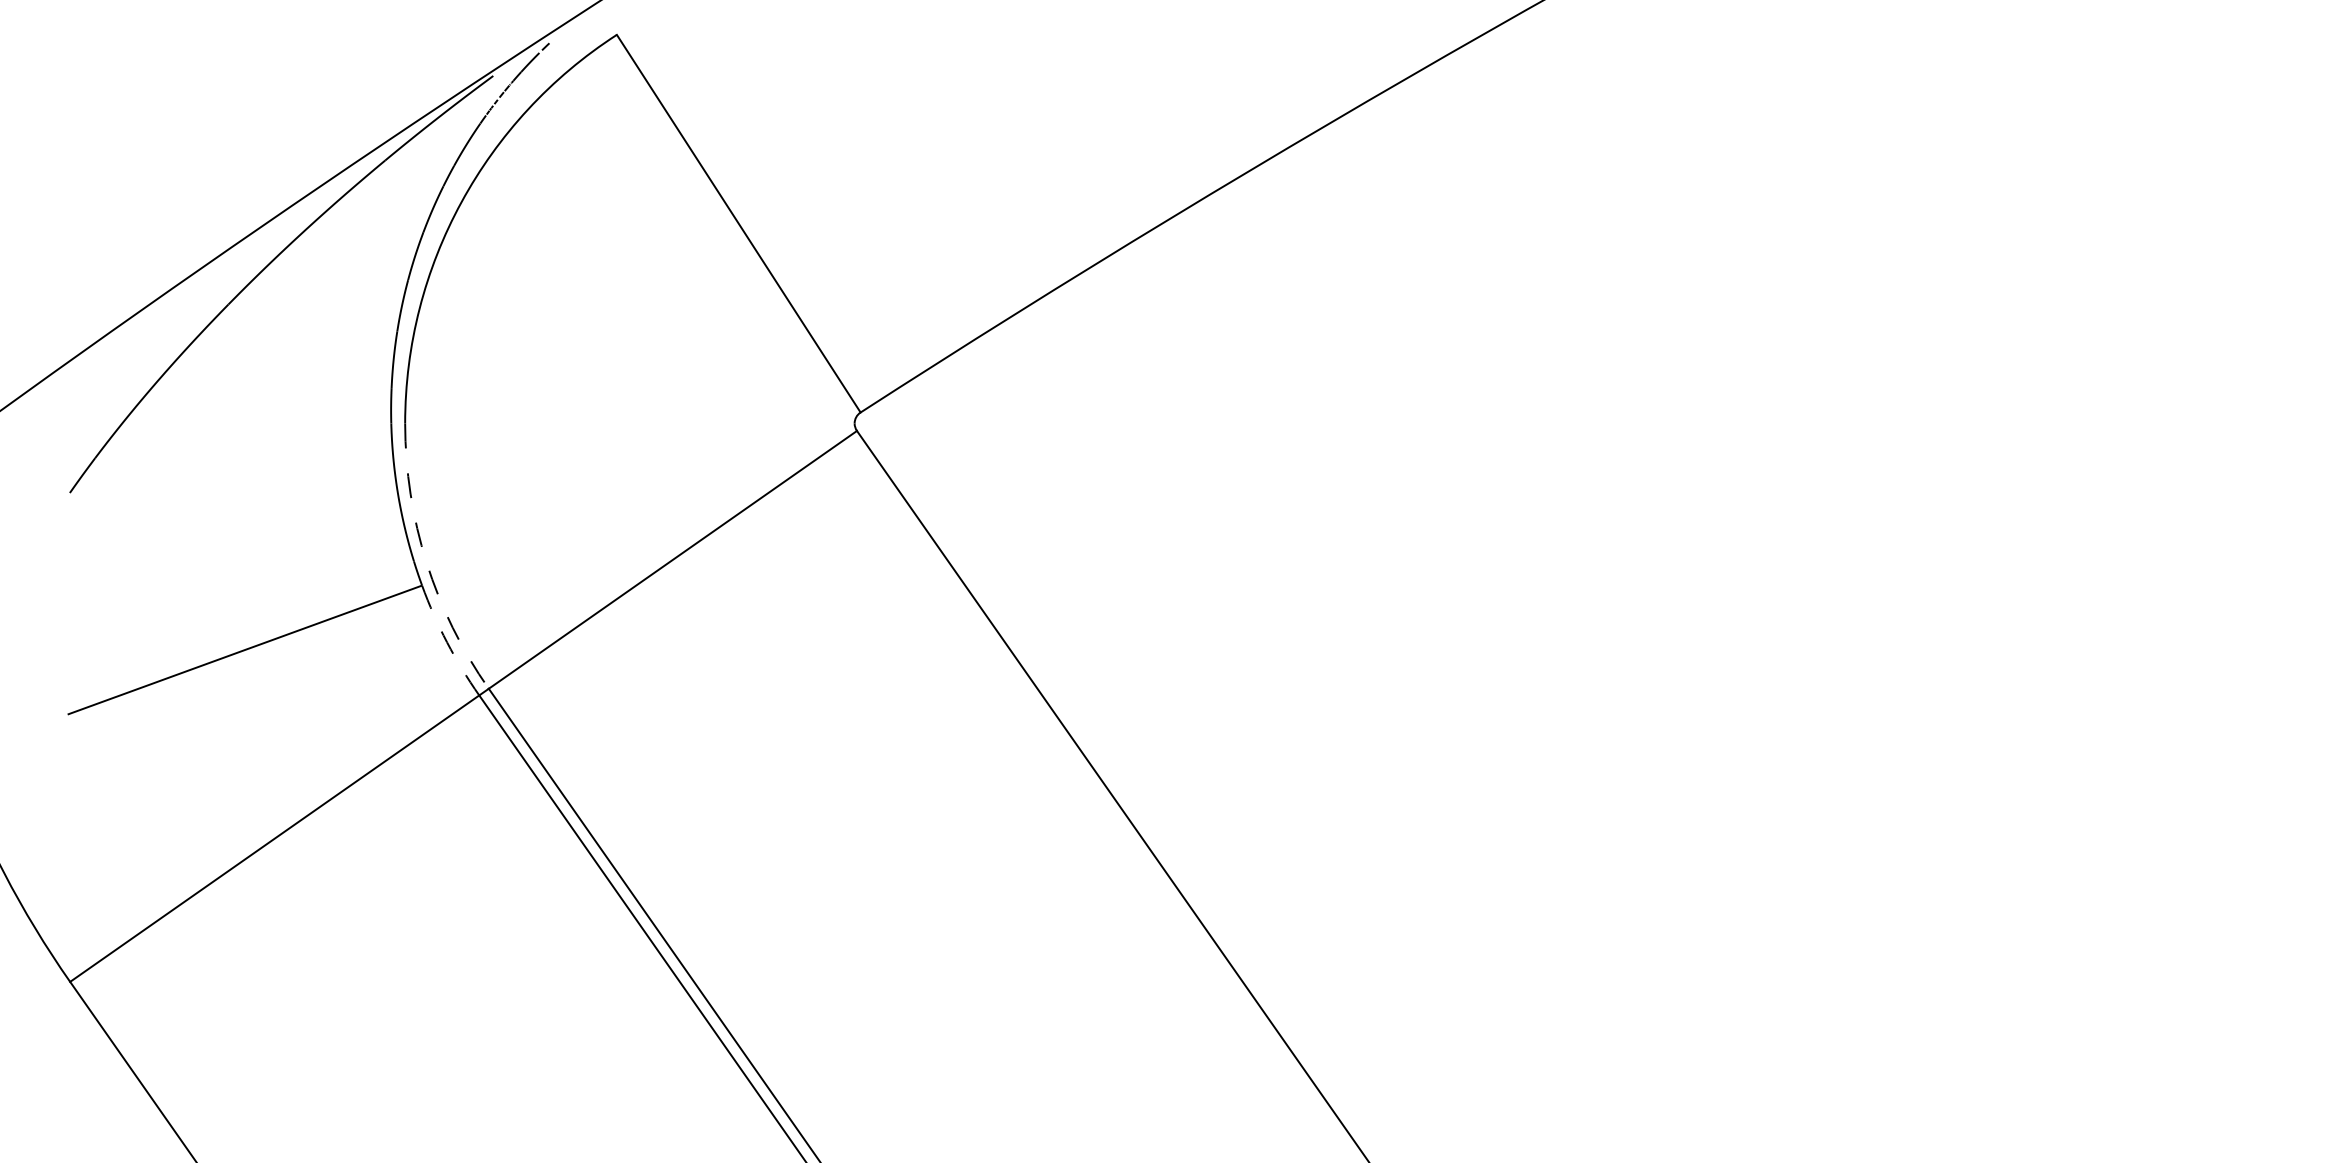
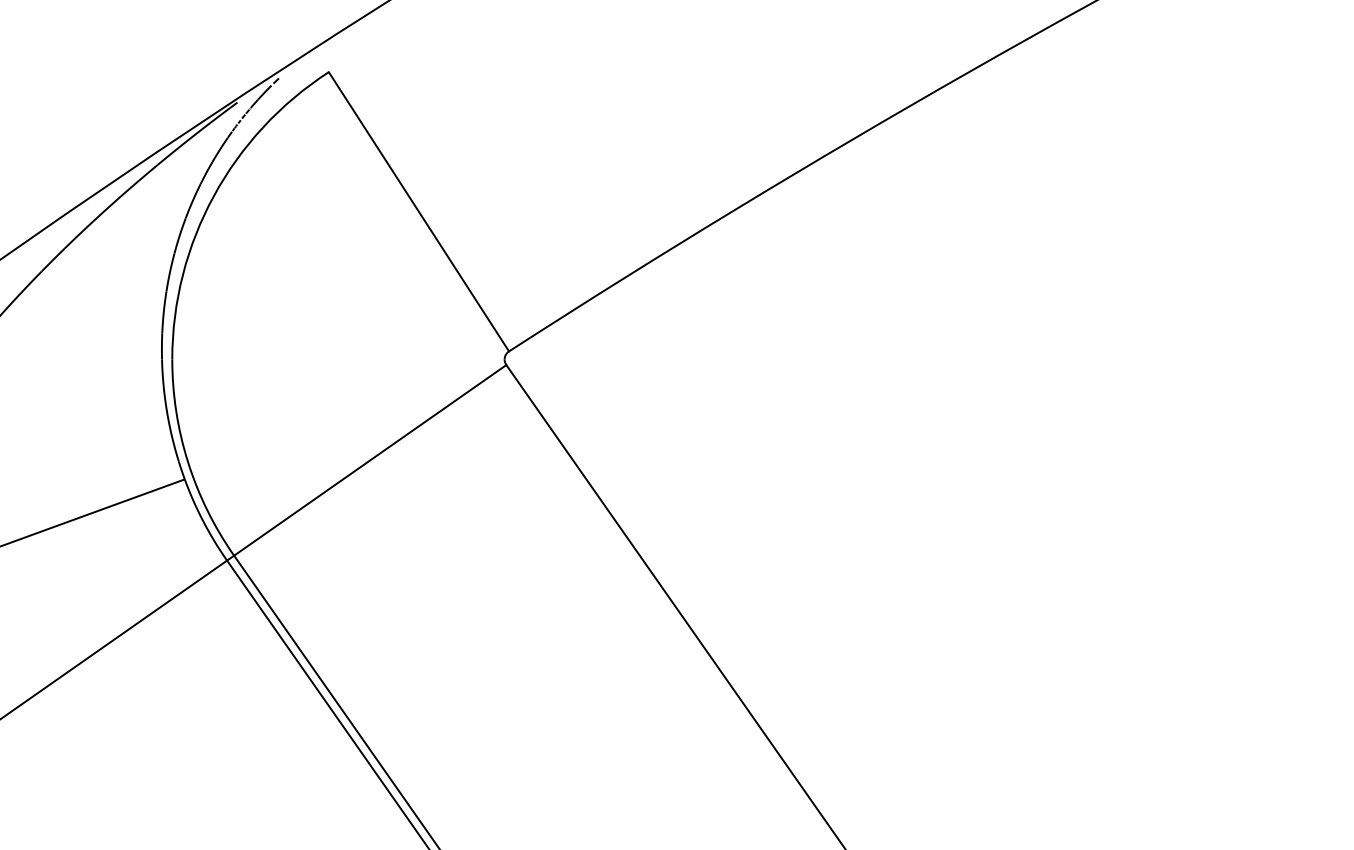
arc: (426, 562) -> (188, 462), dashed -> solid
arc: (447, 642) -> (203, 521), dashed -> solid

